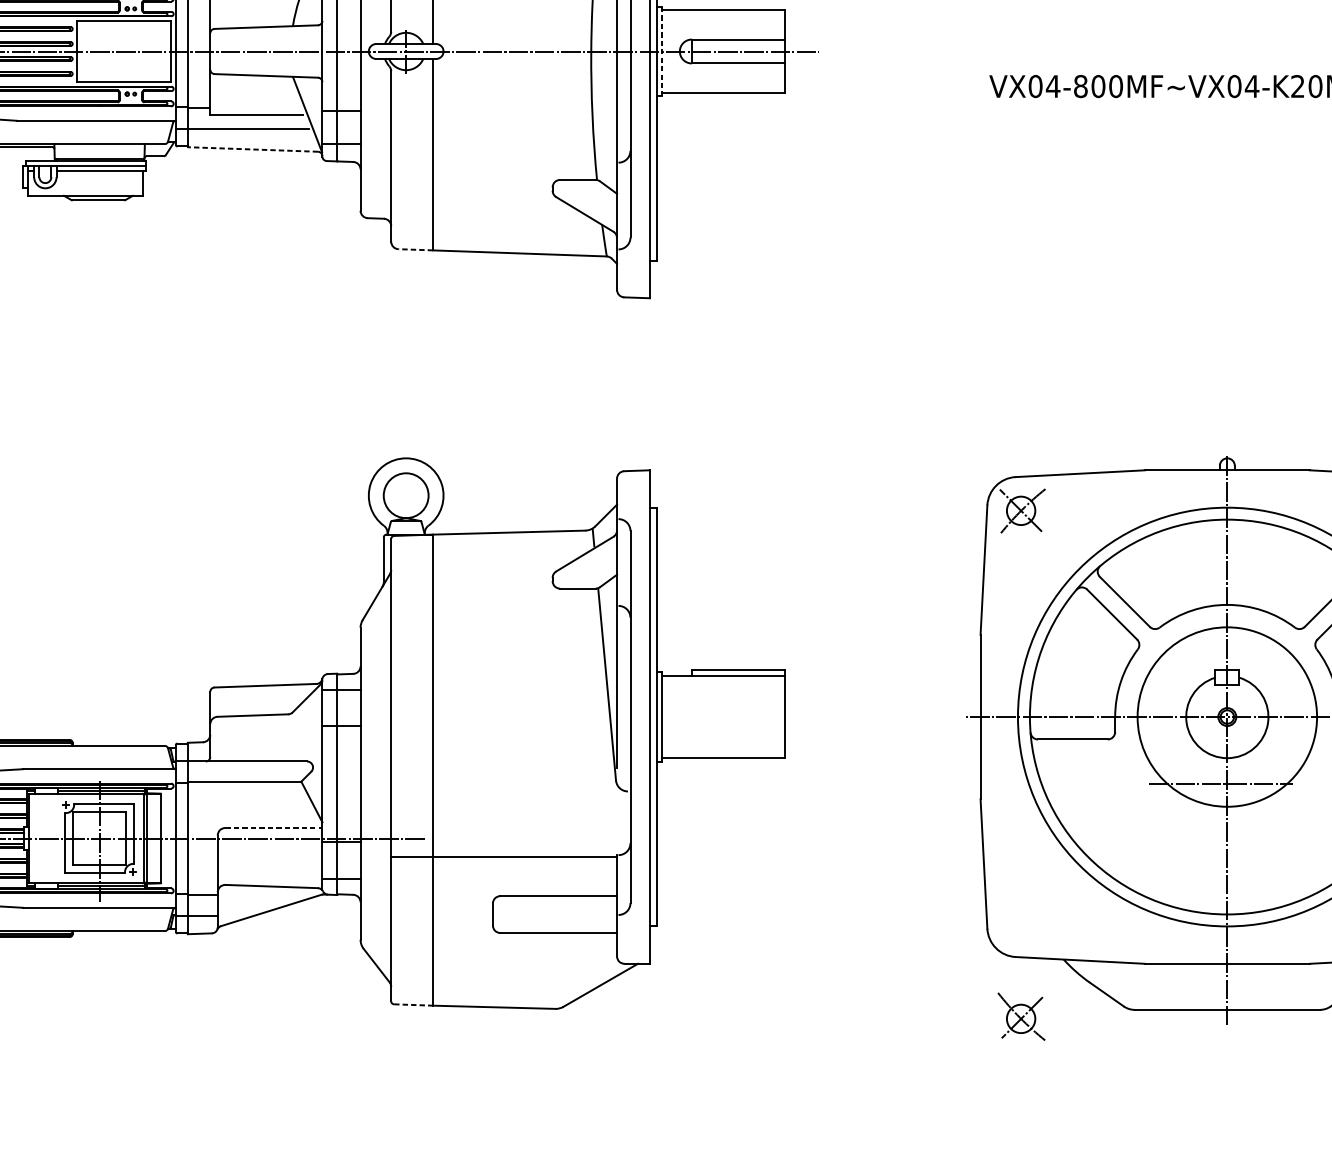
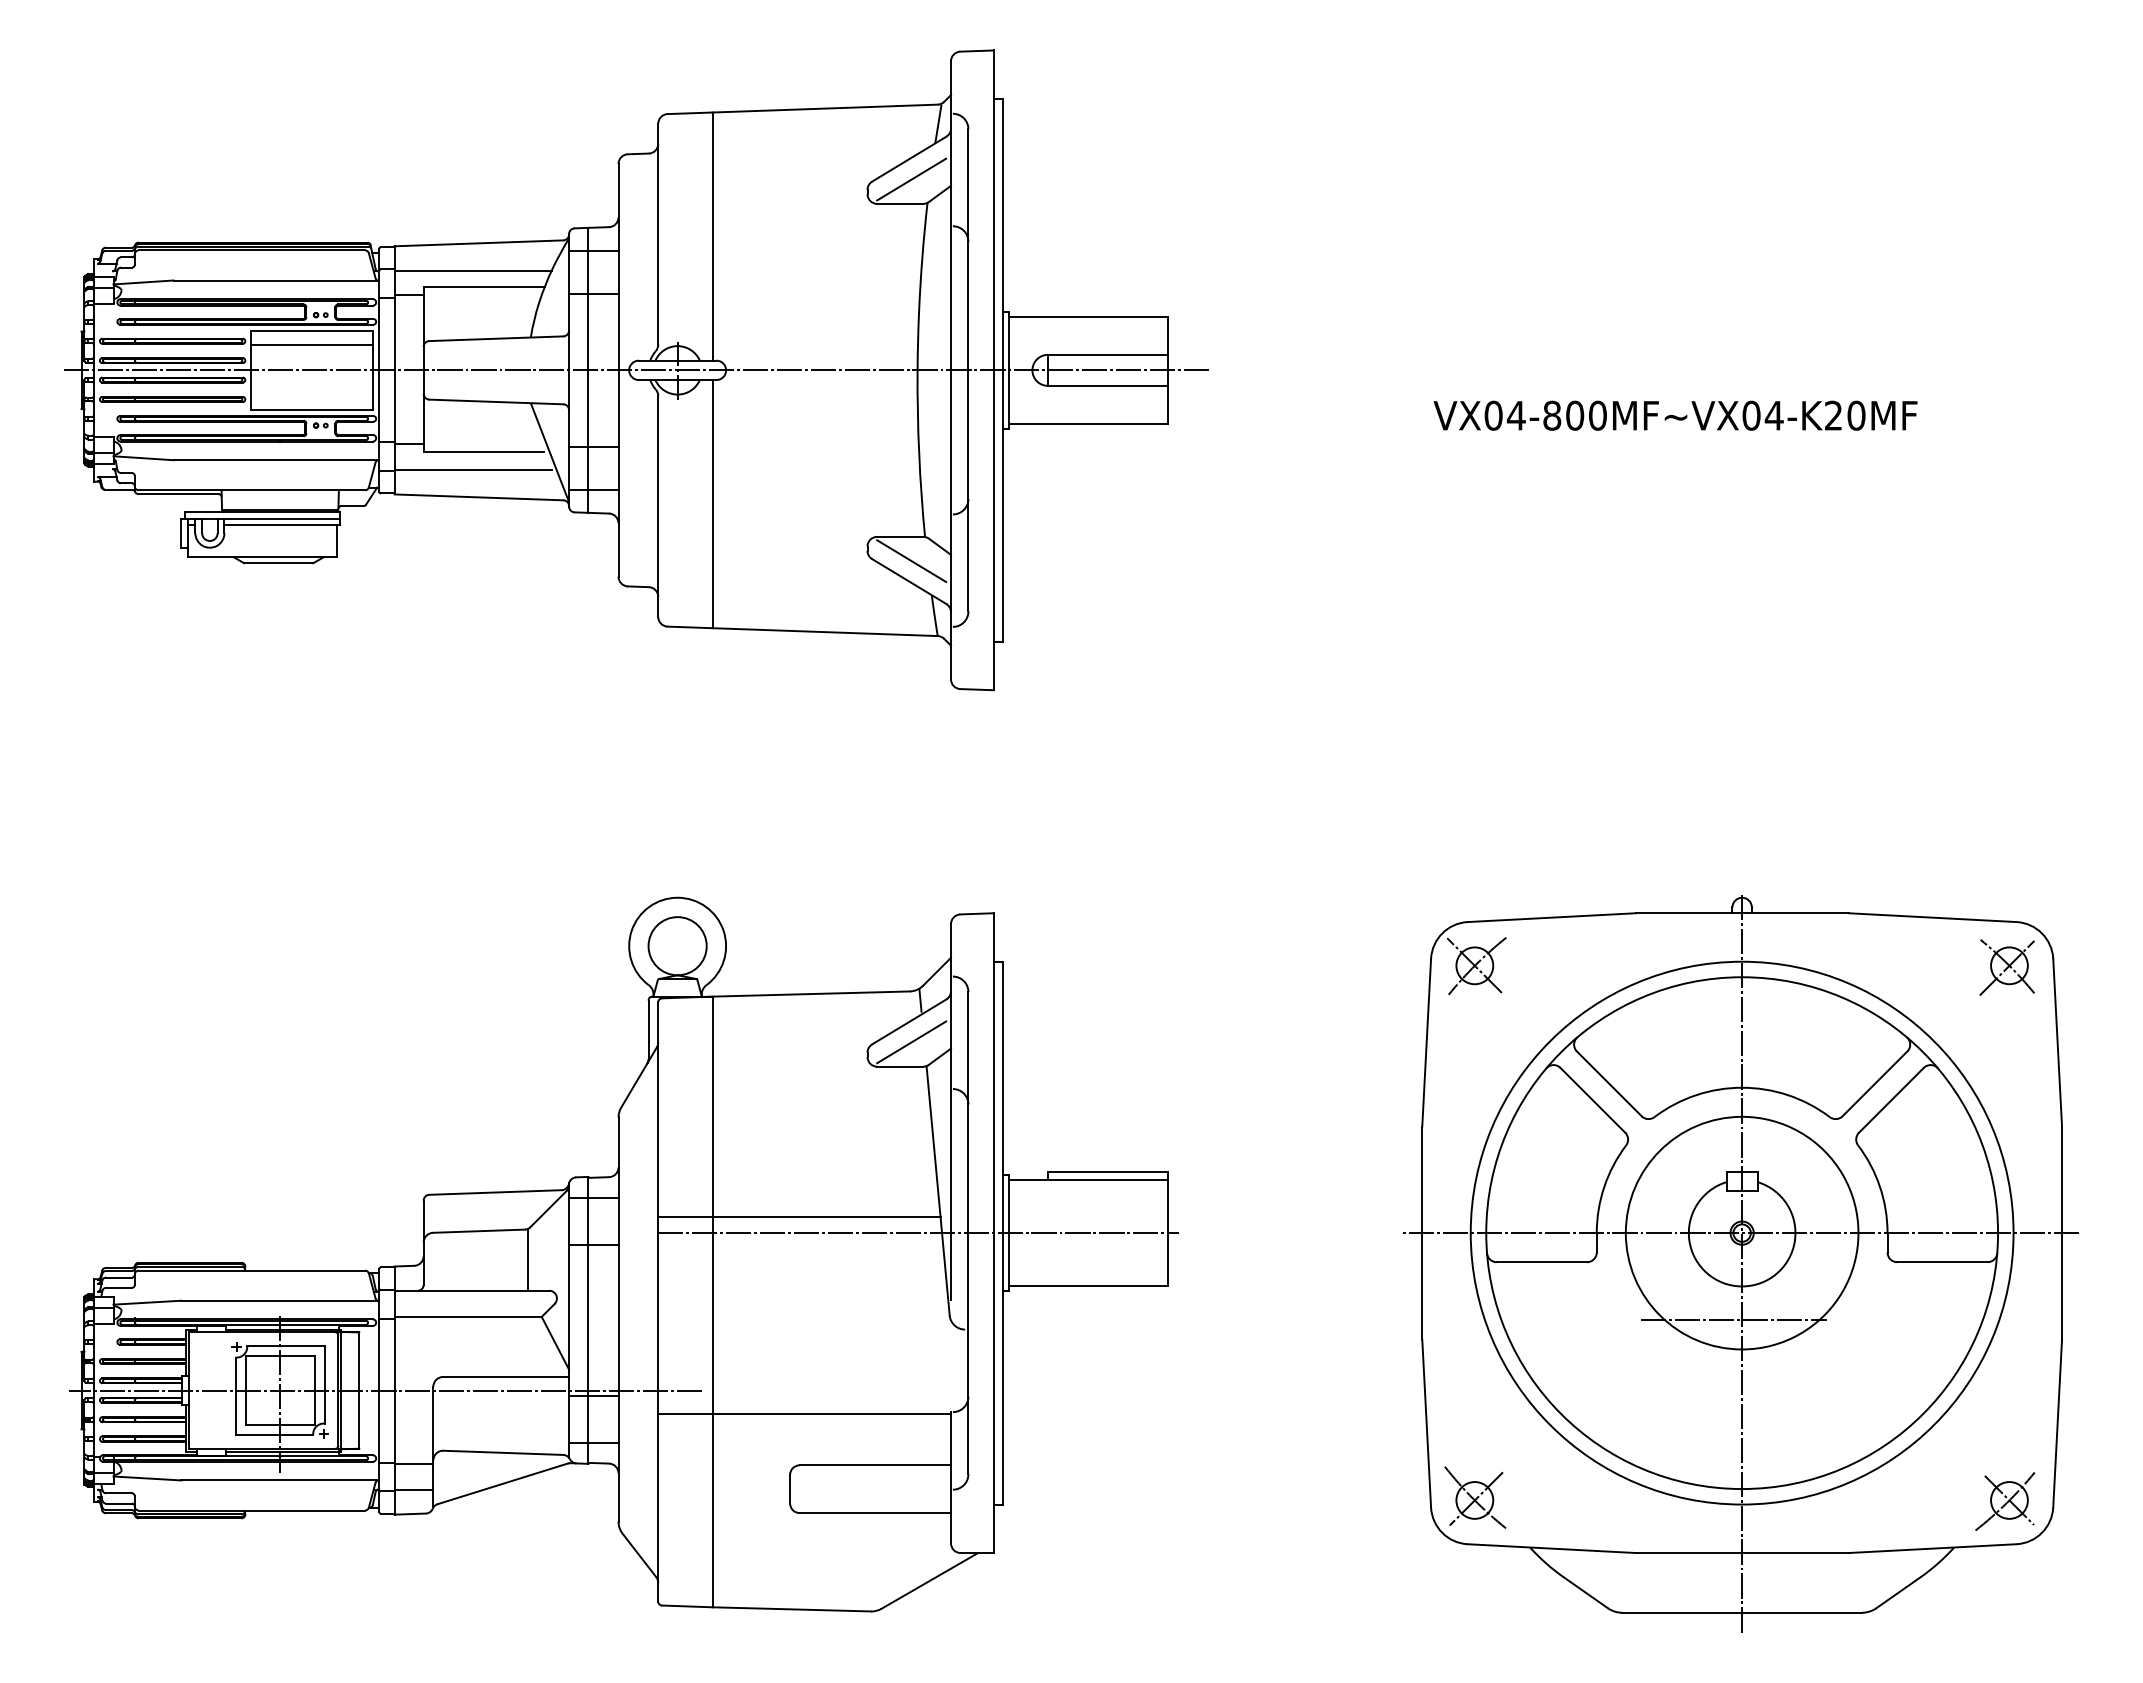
line: (124, 32) -> (312, 345), added
line: (662, 51) -> (1009, 370), dashed -> solid
line: (252, 149) -> (478, 497), dashed -> solid
line: (586, 198) -> (911, 561), added
line: (415, 249) -> (689, 627), dashed -> solid
line: (586, 570) -> (911, 1042), added
line: (500, 704) -> (799, 1216), added
line: (591, 717) -> (918, 1233), added
line: (291, 737) -> (528, 1259), added
line: (274, 828) -> (506, 1377), dashed -> solid
line: (413, 1005) -> (687, 1606), dashed -> solid
part: (1021, 1016) -> (1475, 1497), moved

